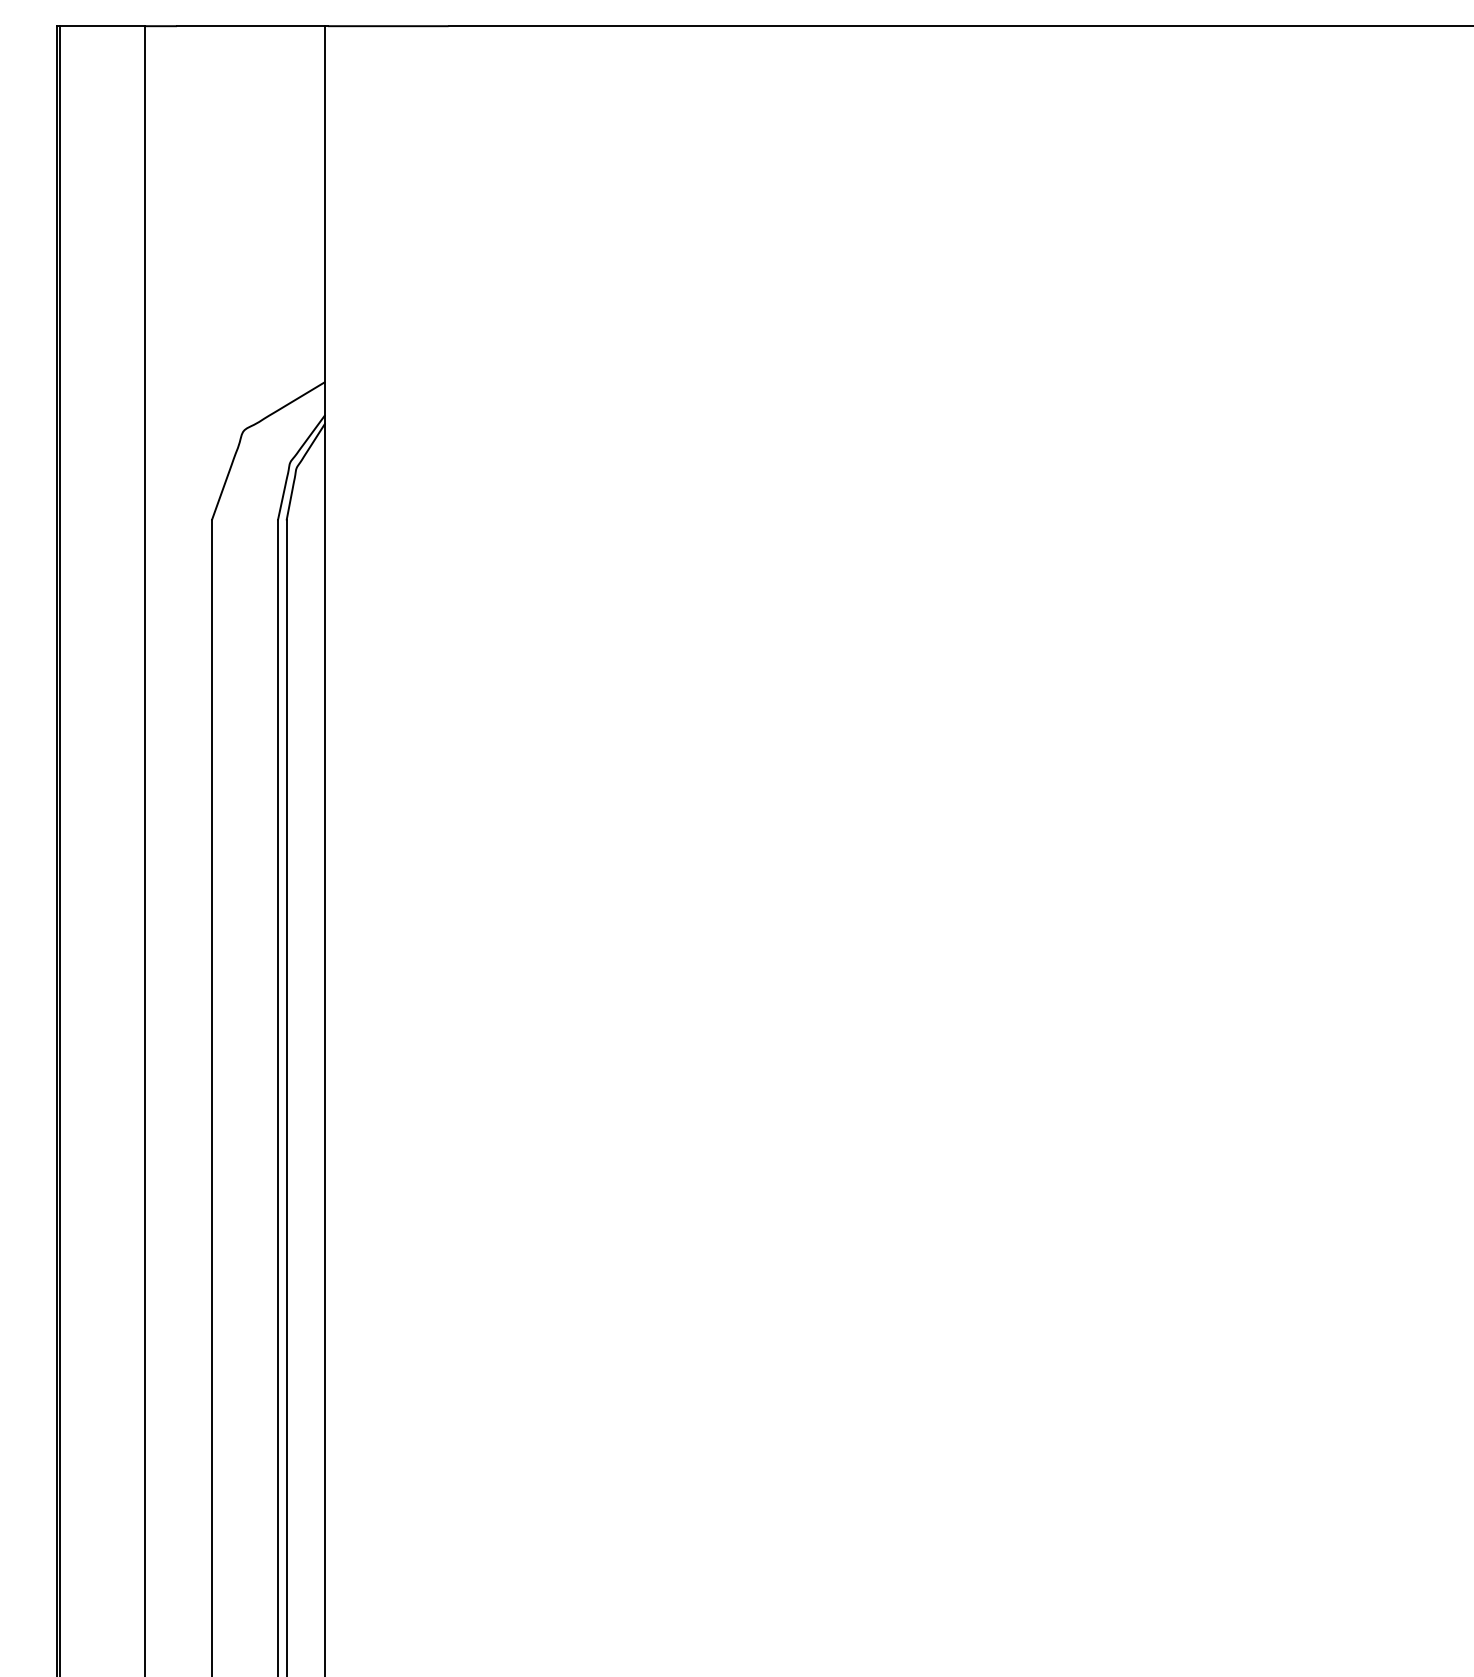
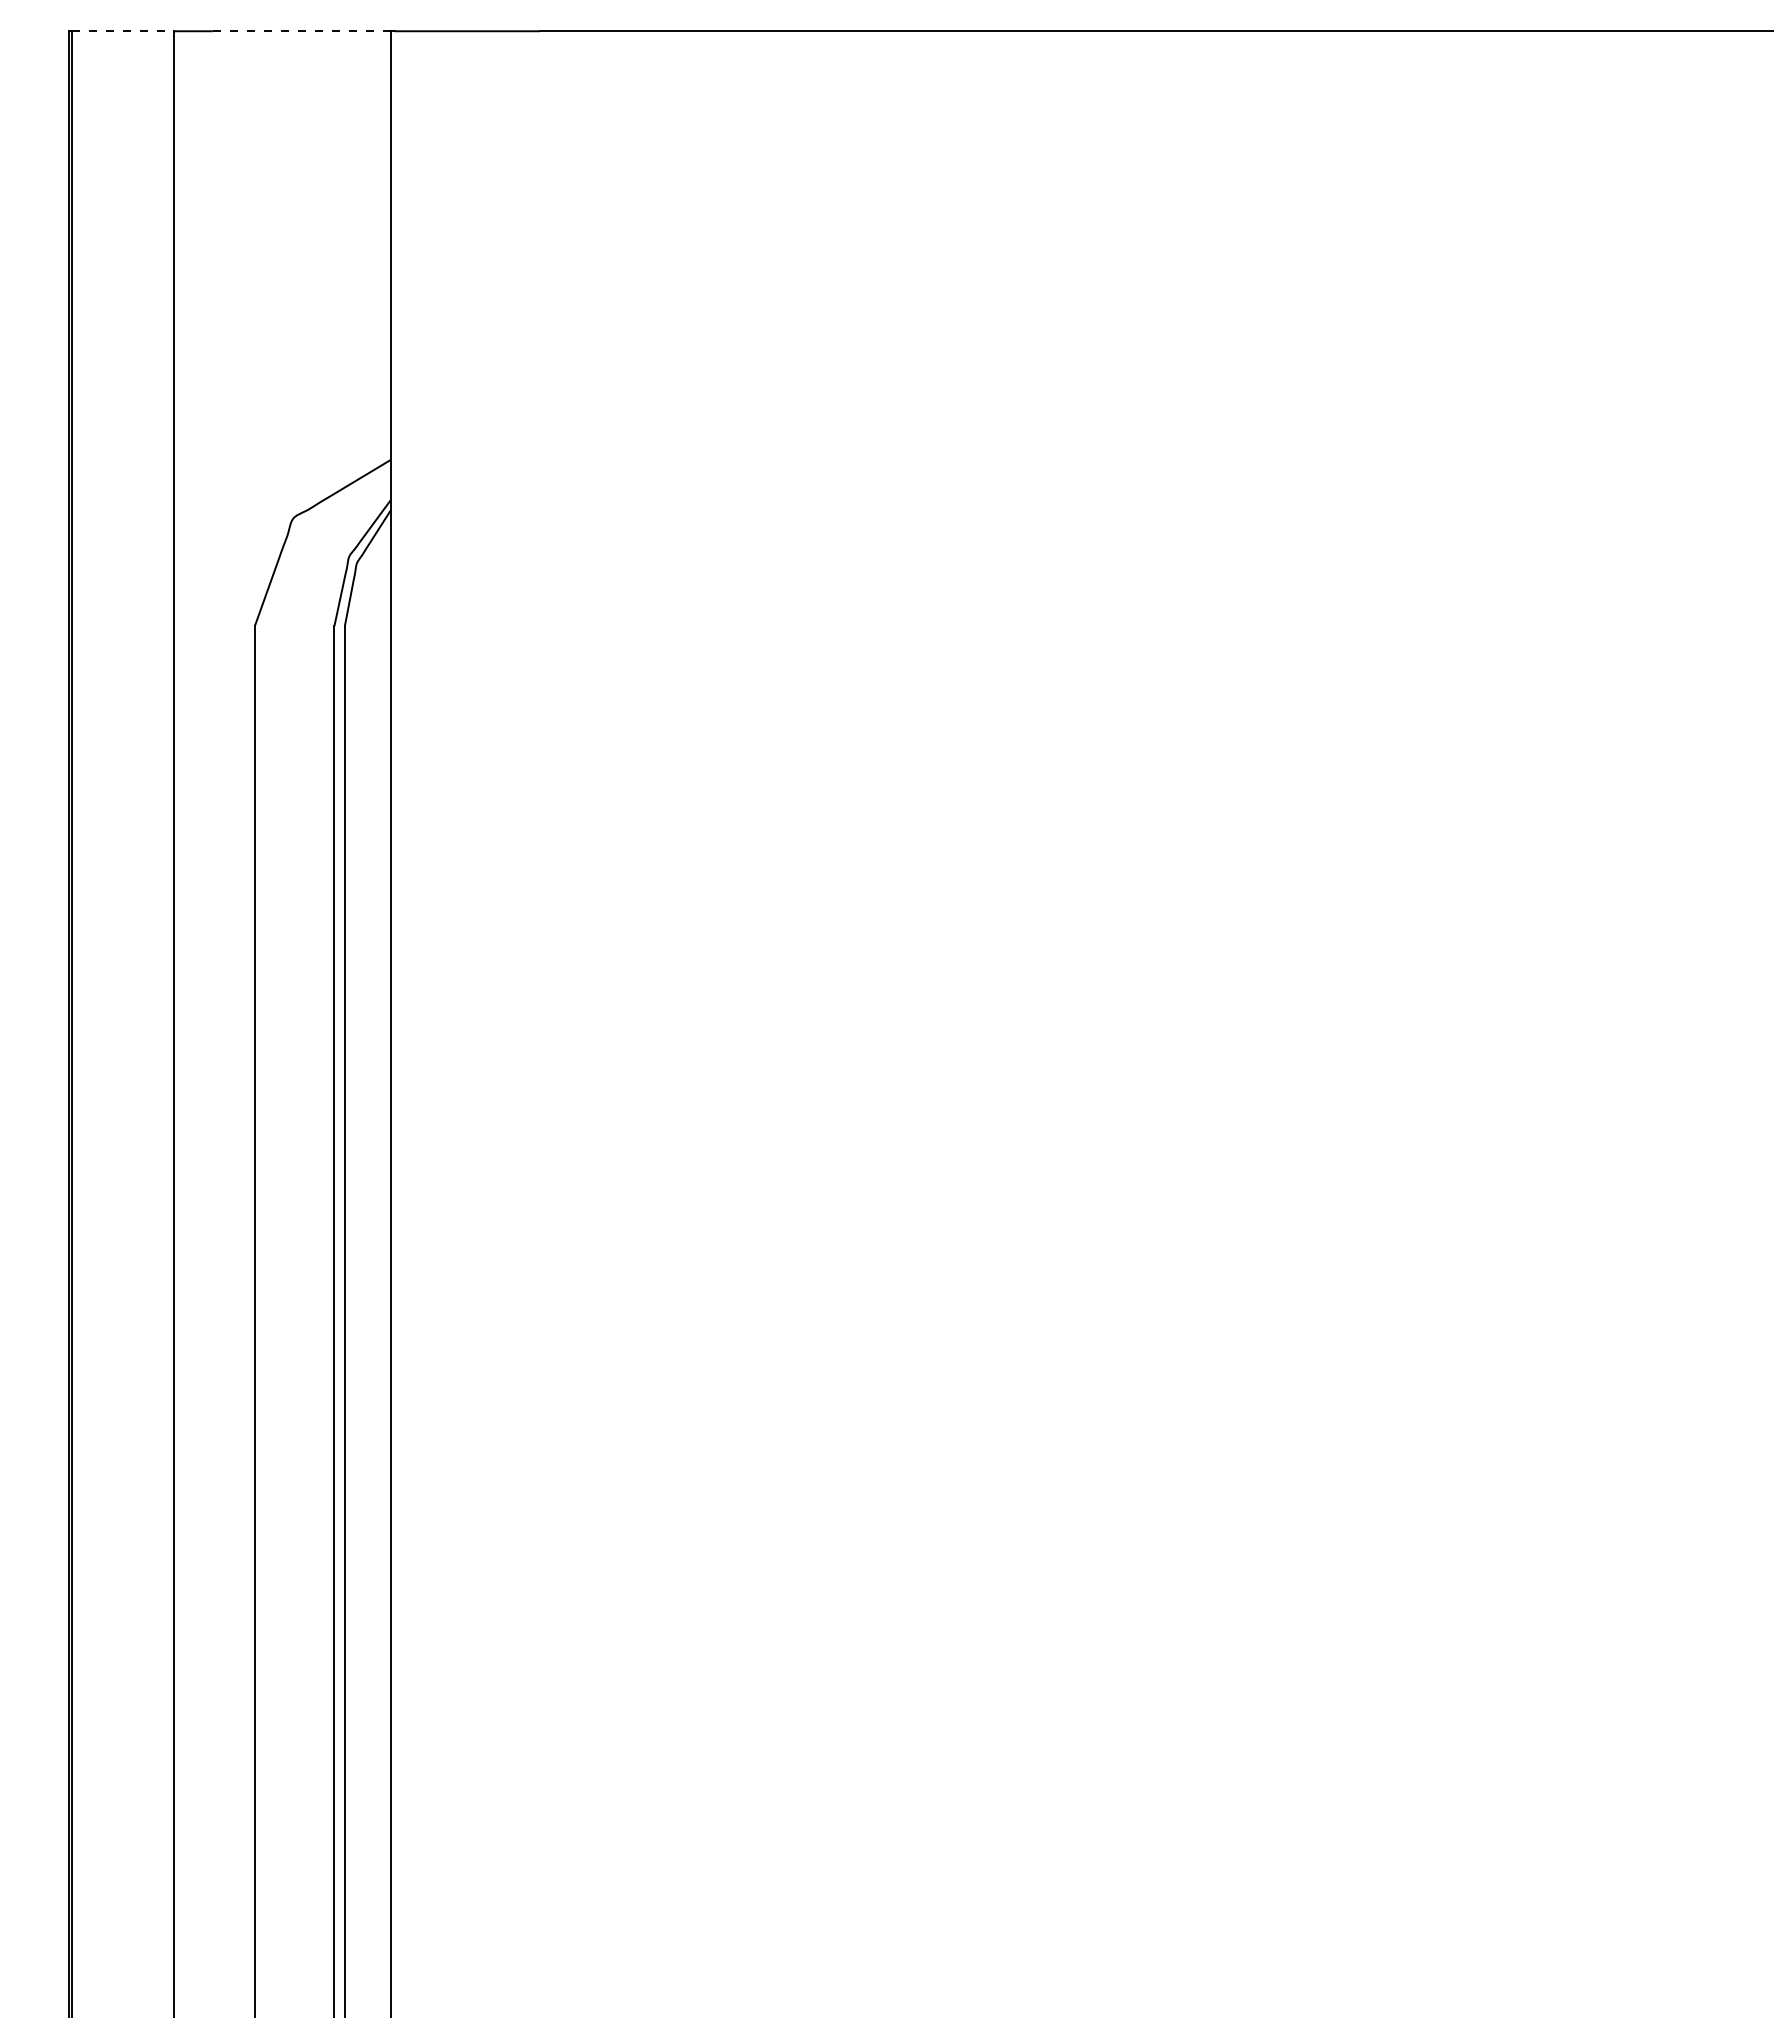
line: (101, 26) -> (122, 31), solid -> dashed
line: (251, 26) -> (302, 31), solid -> dashed

